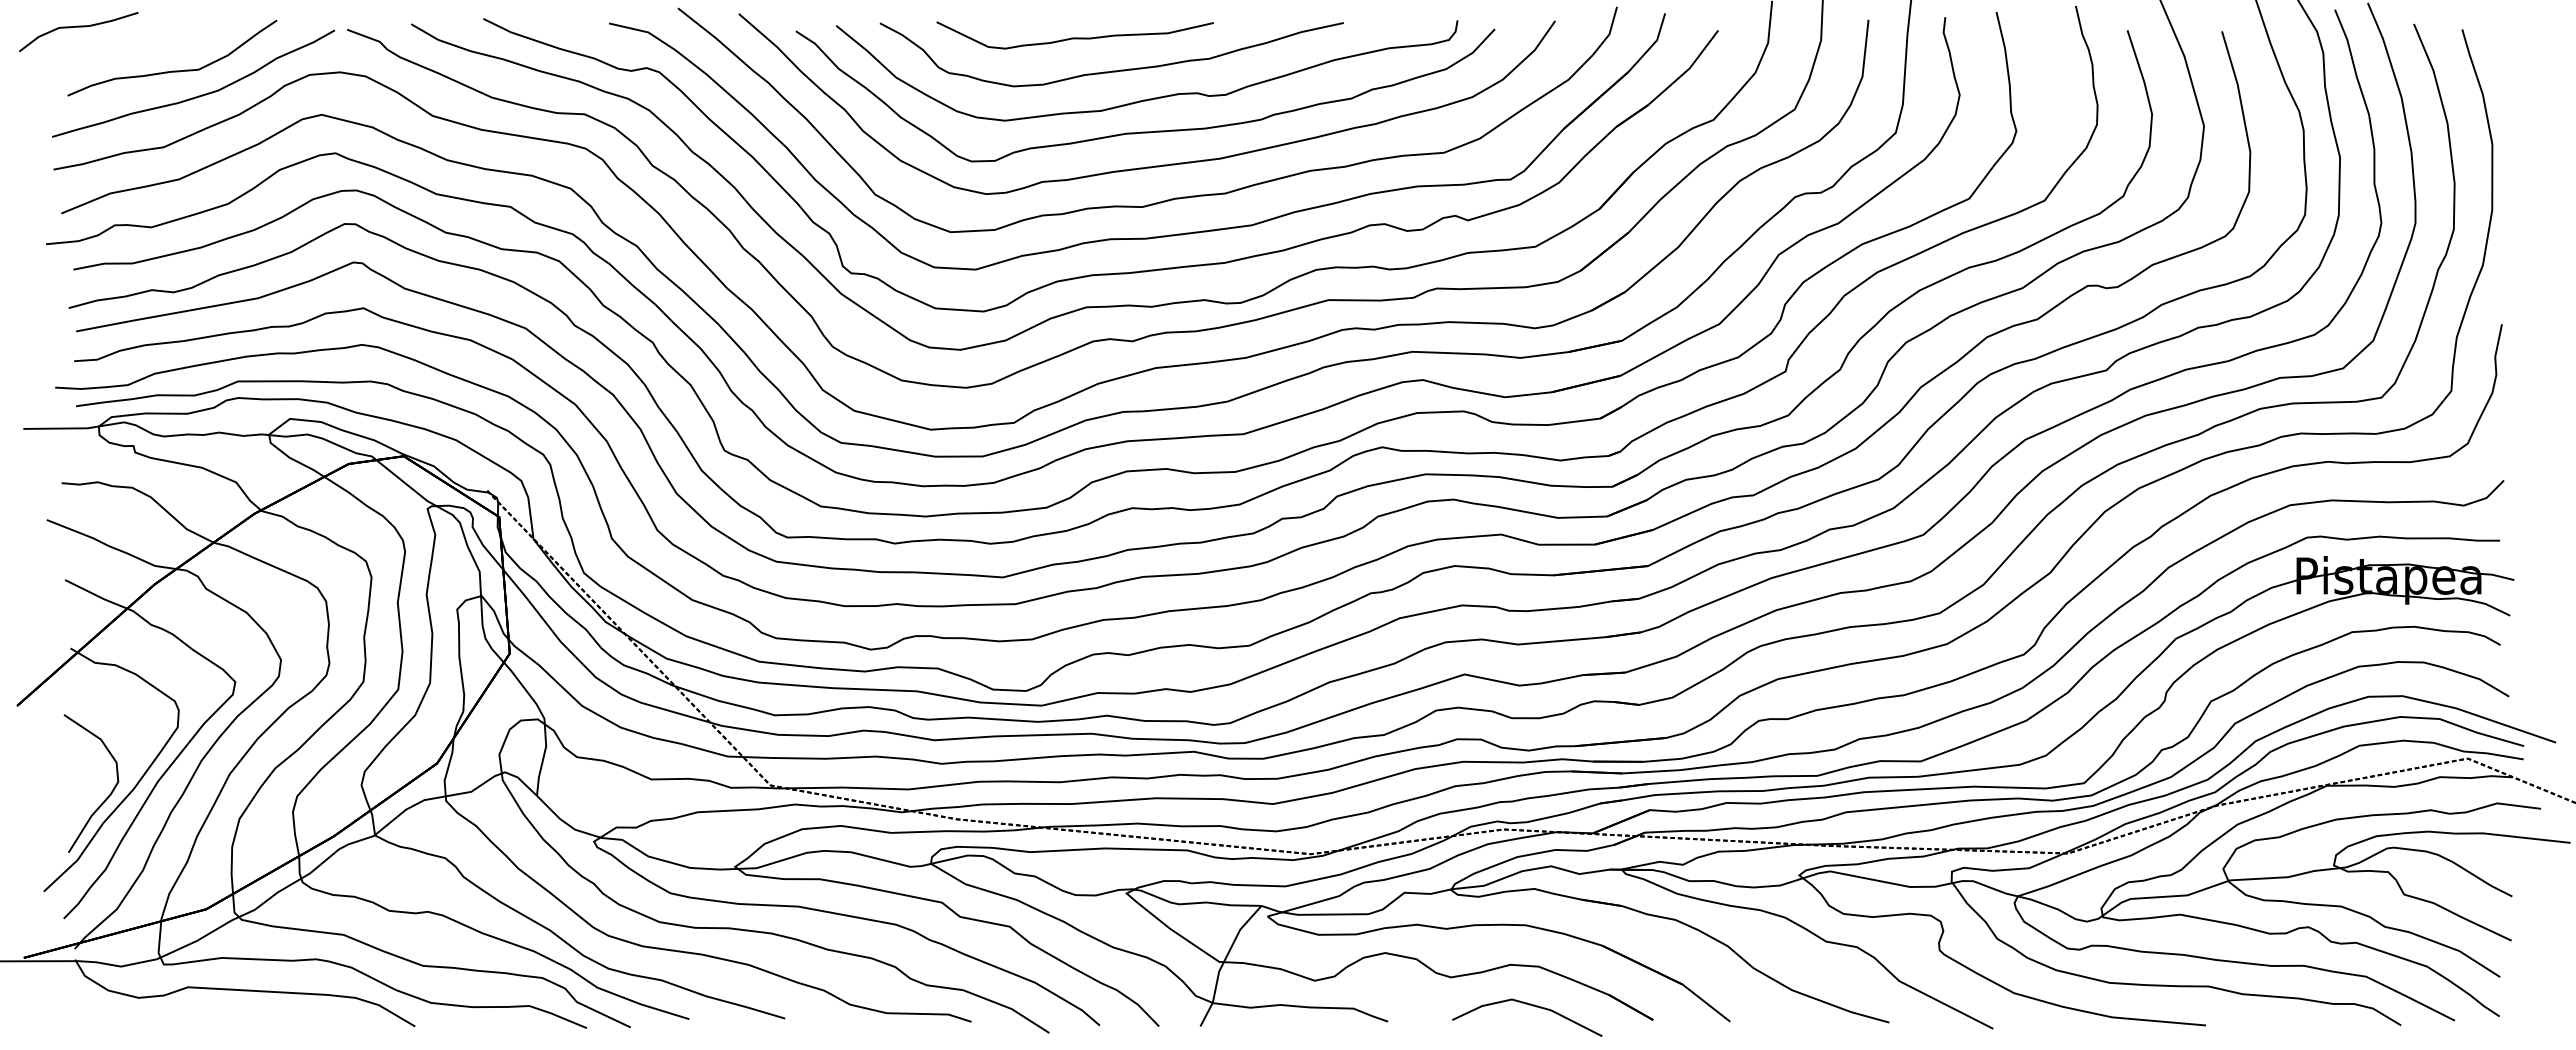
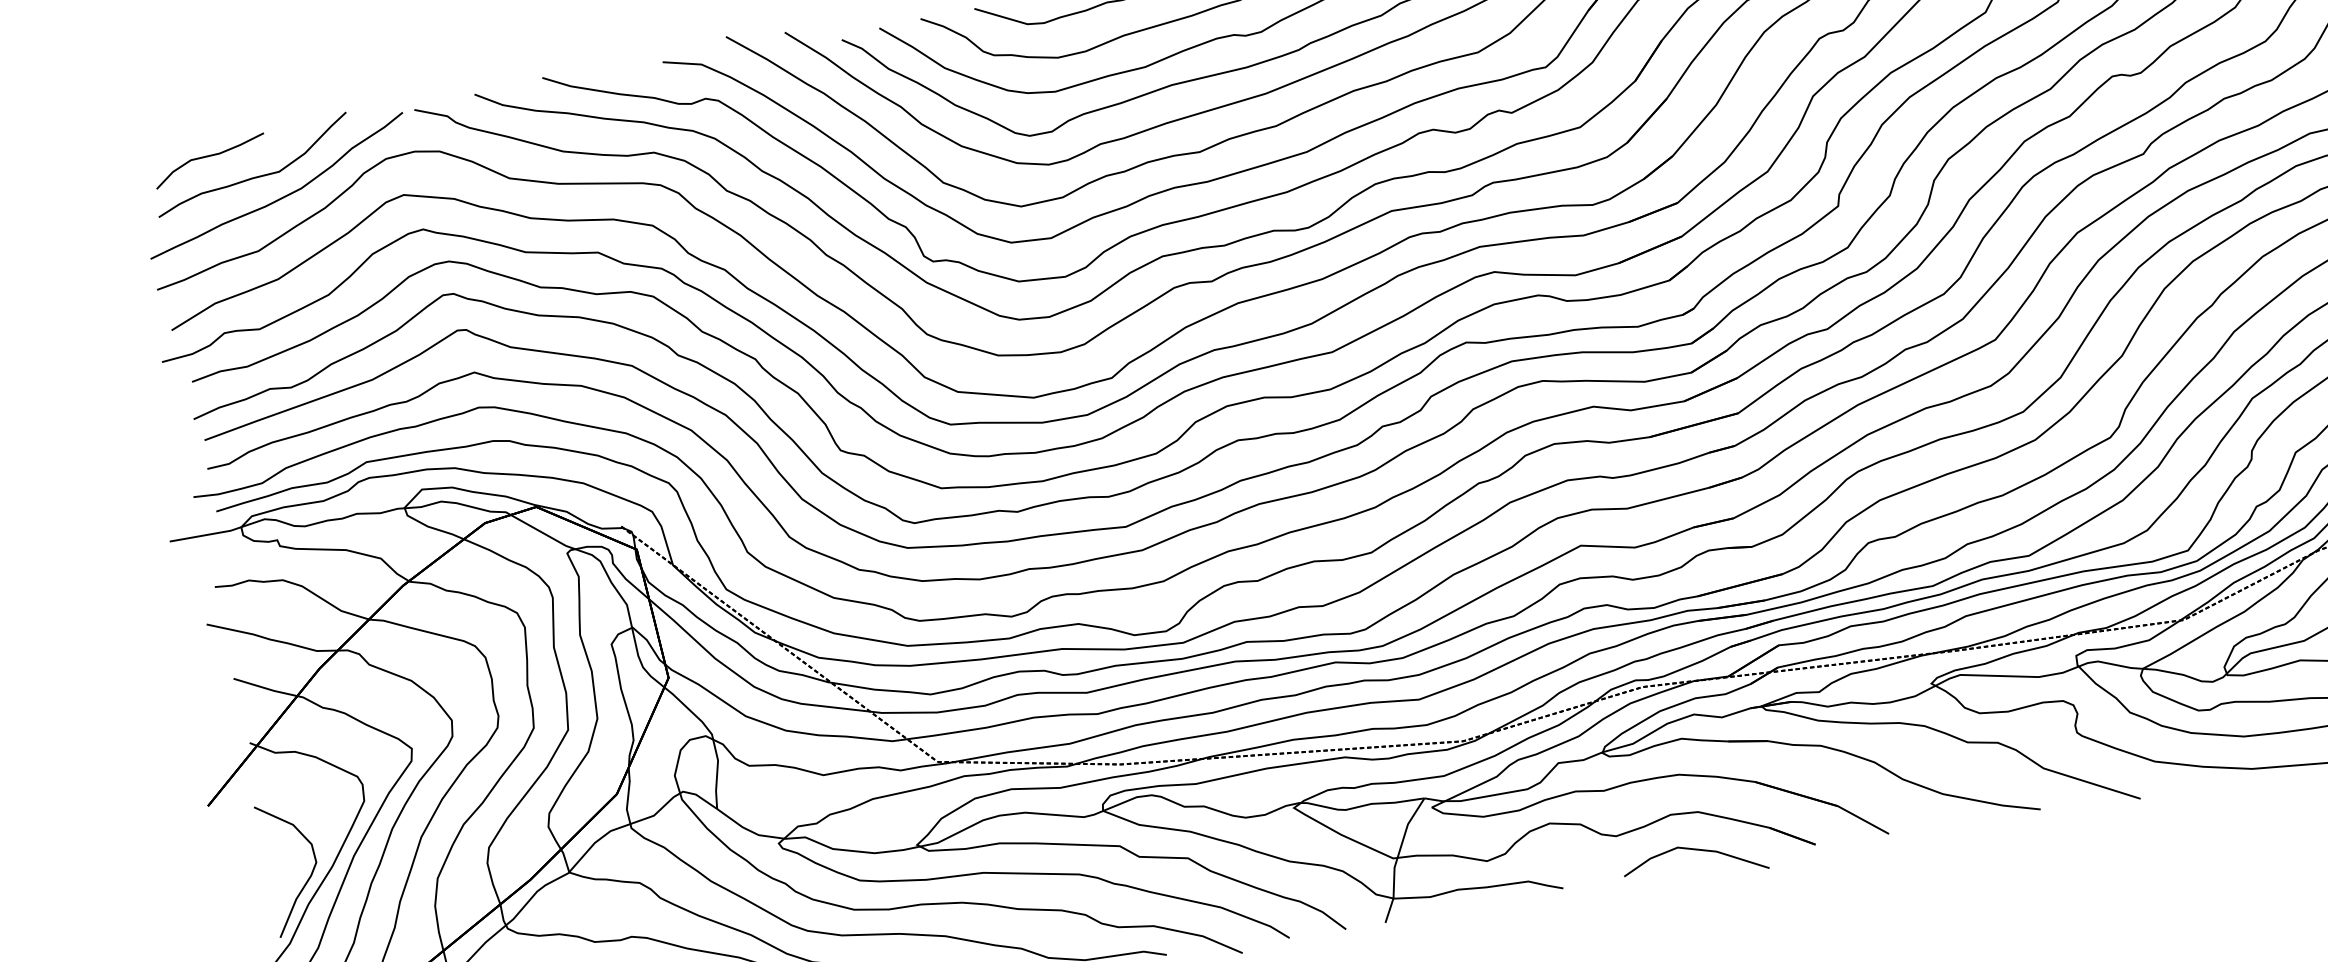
curve: (78, 27) -> (209, 156), moved

